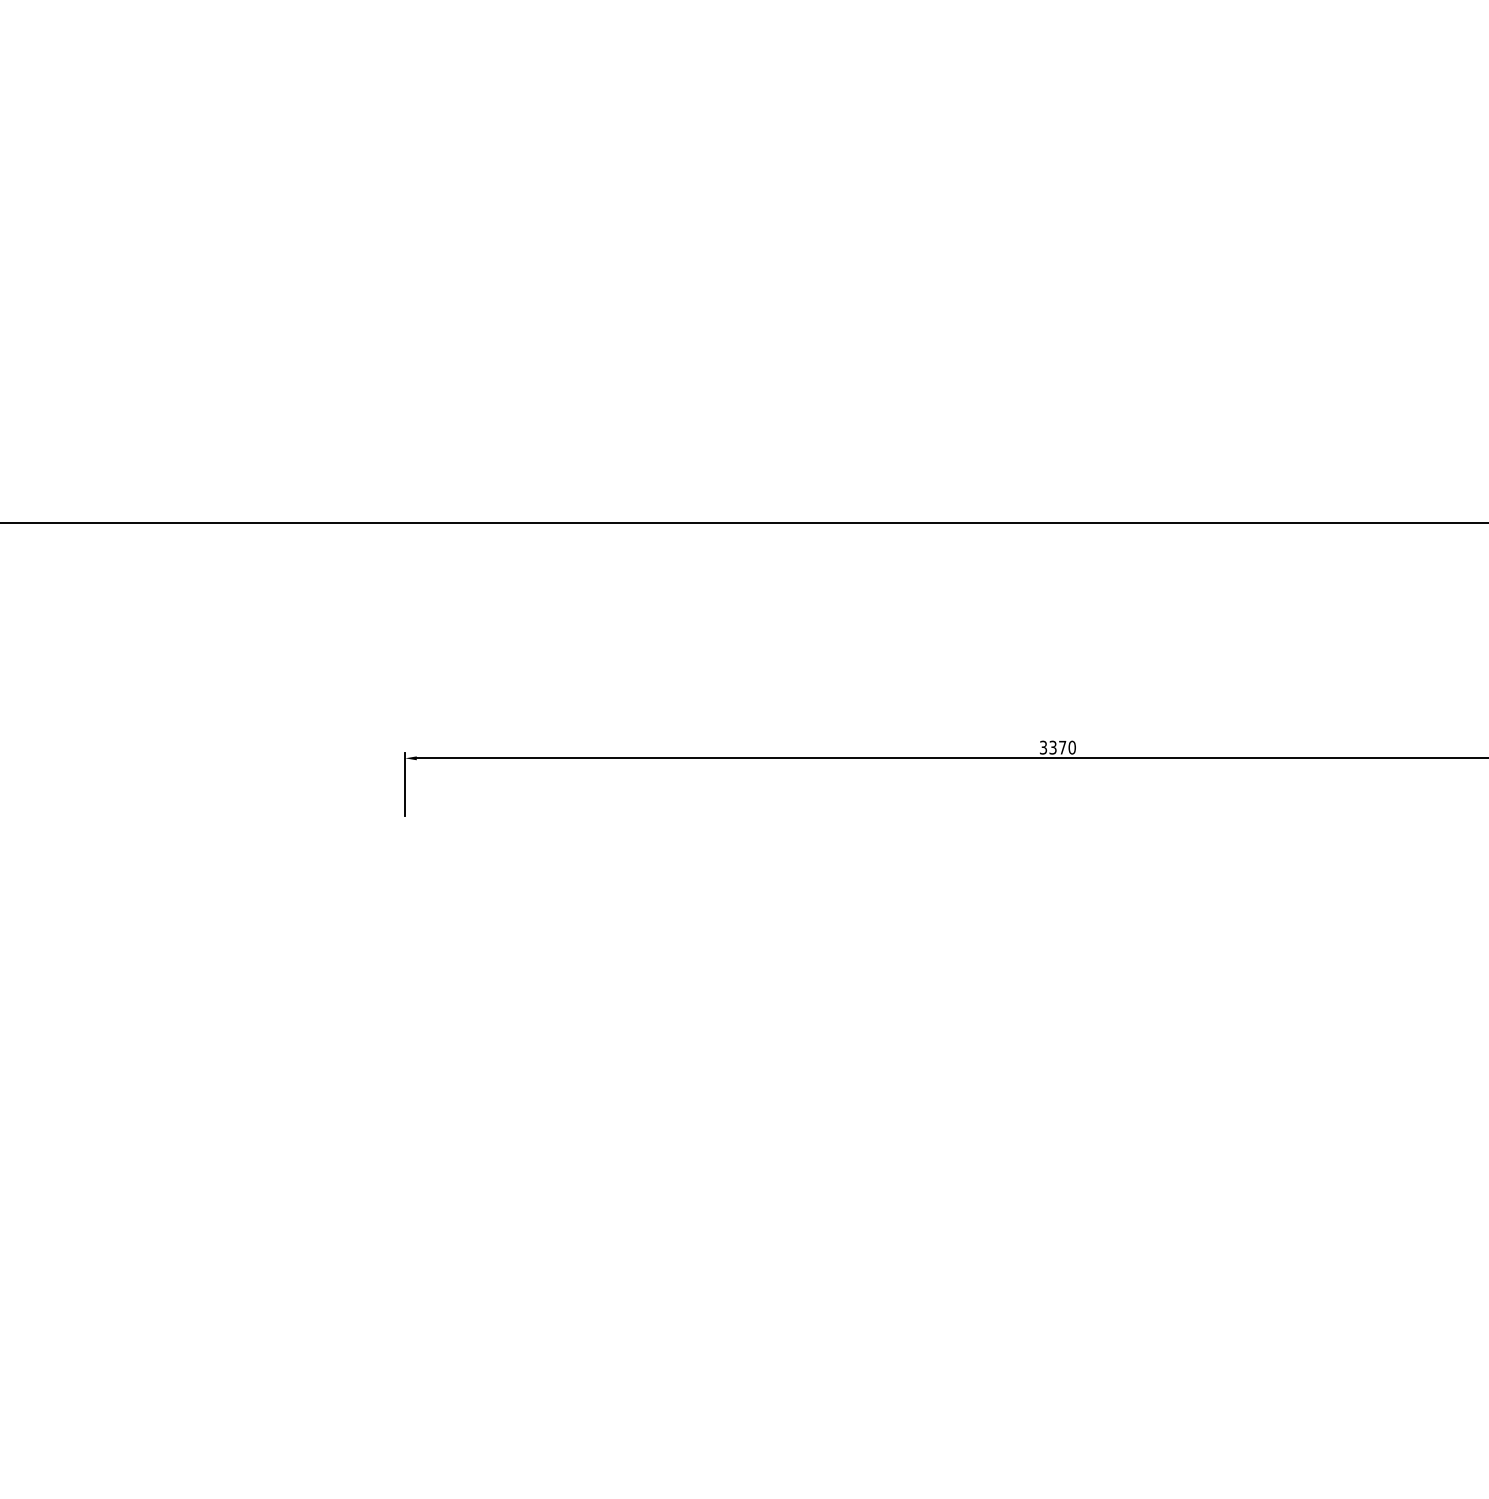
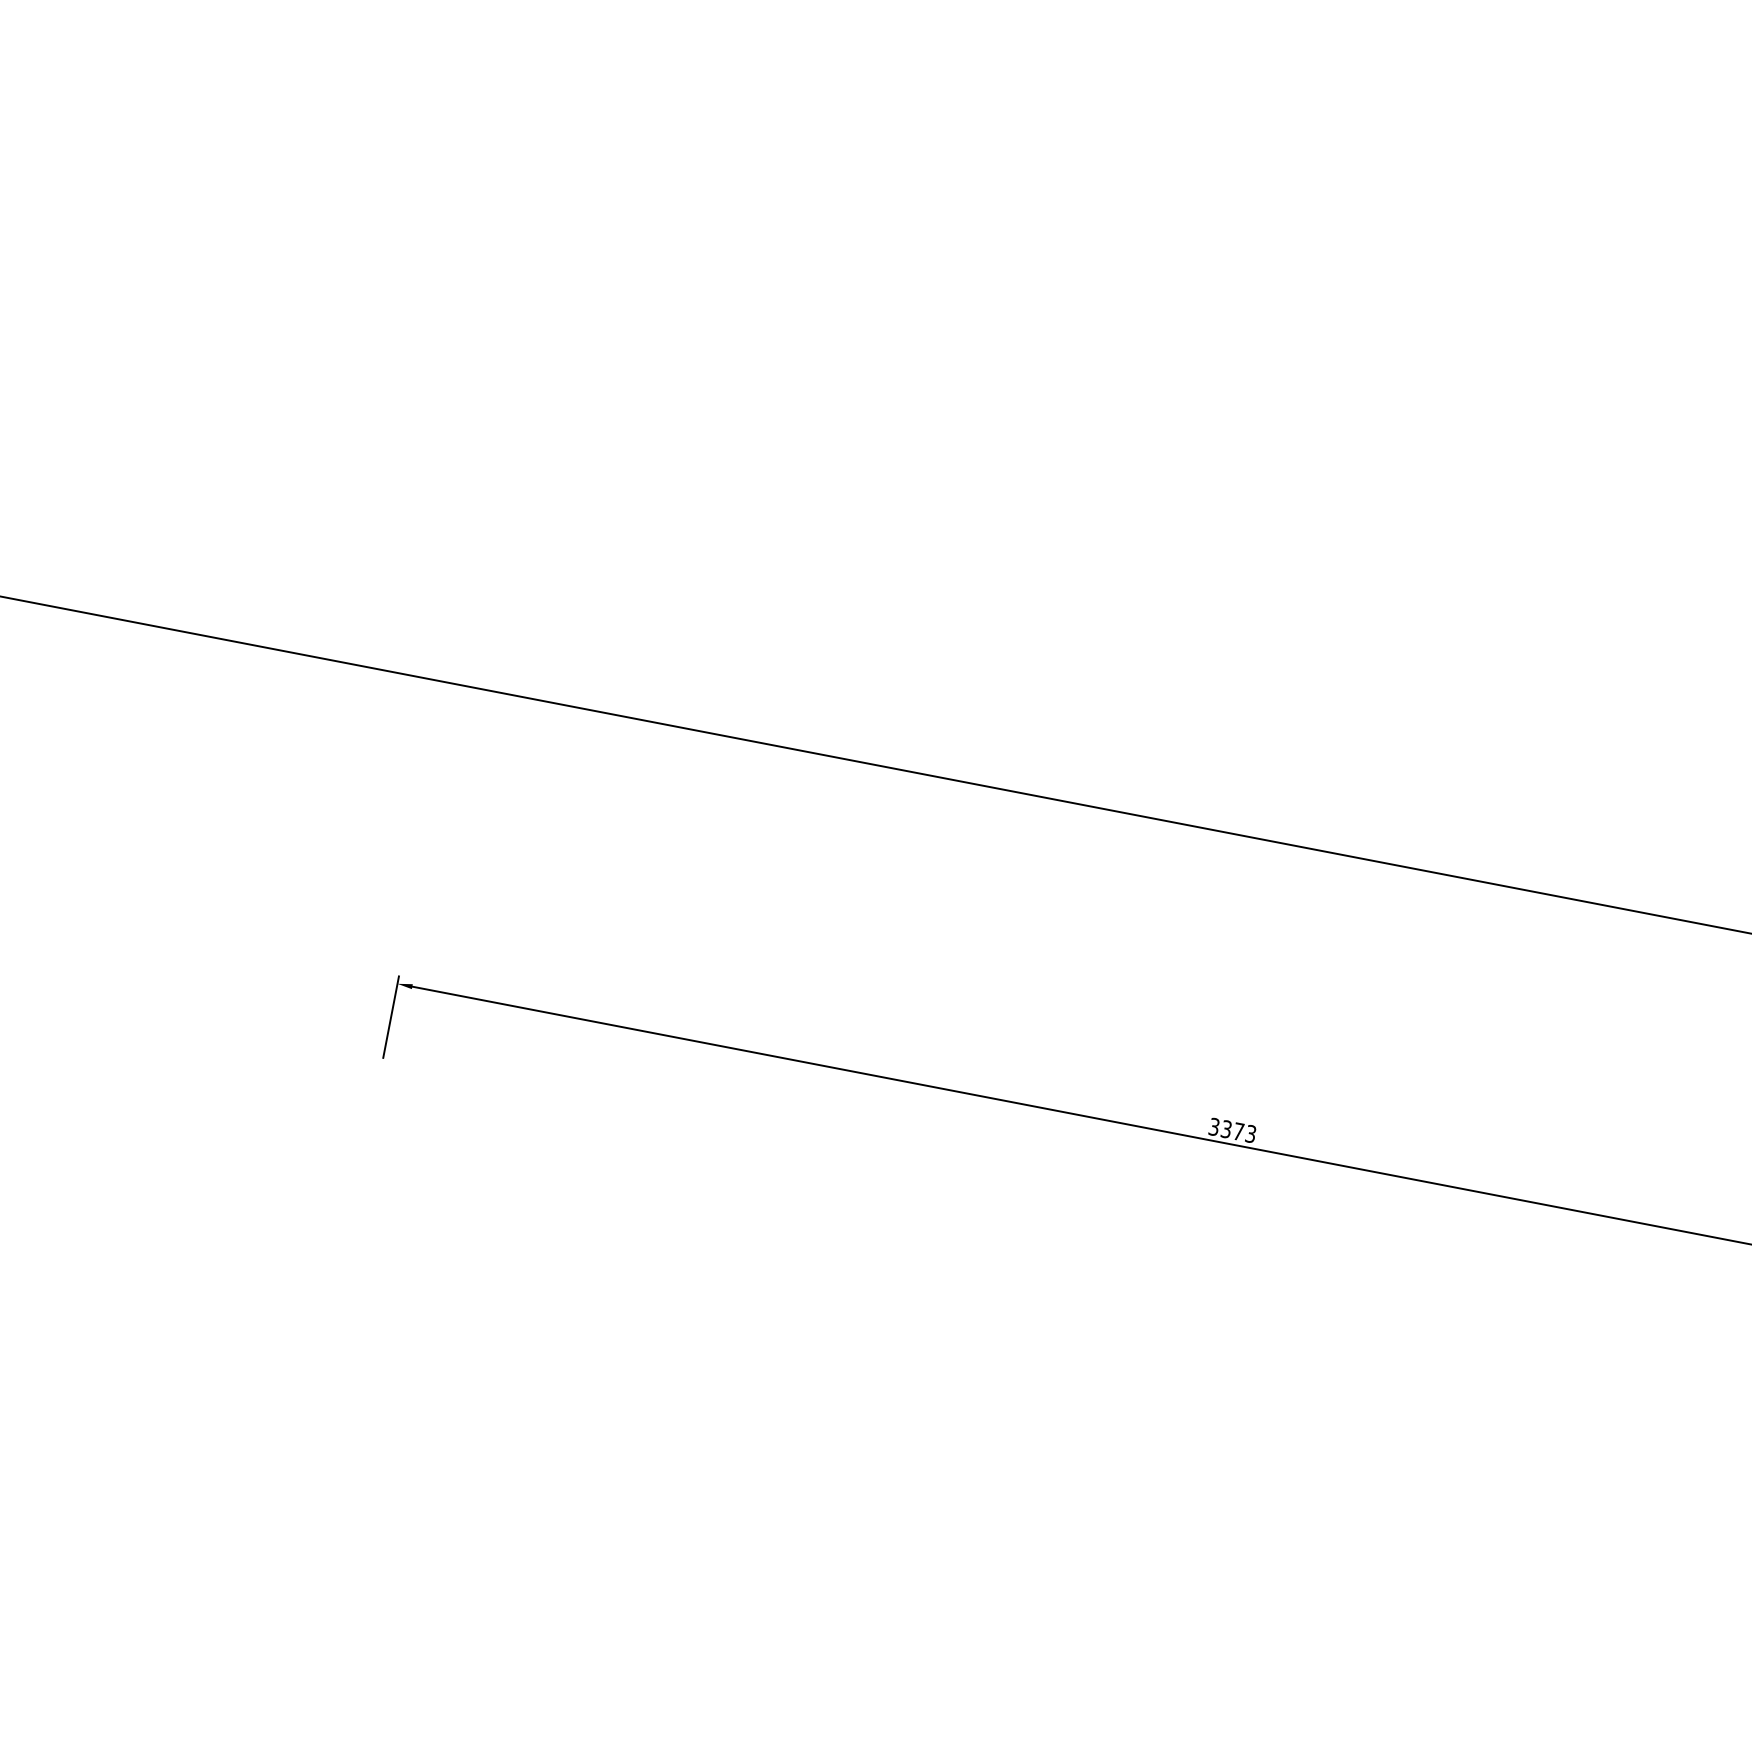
text: (1071, 747) -> (1250, 1133), 3370 -> 3373

